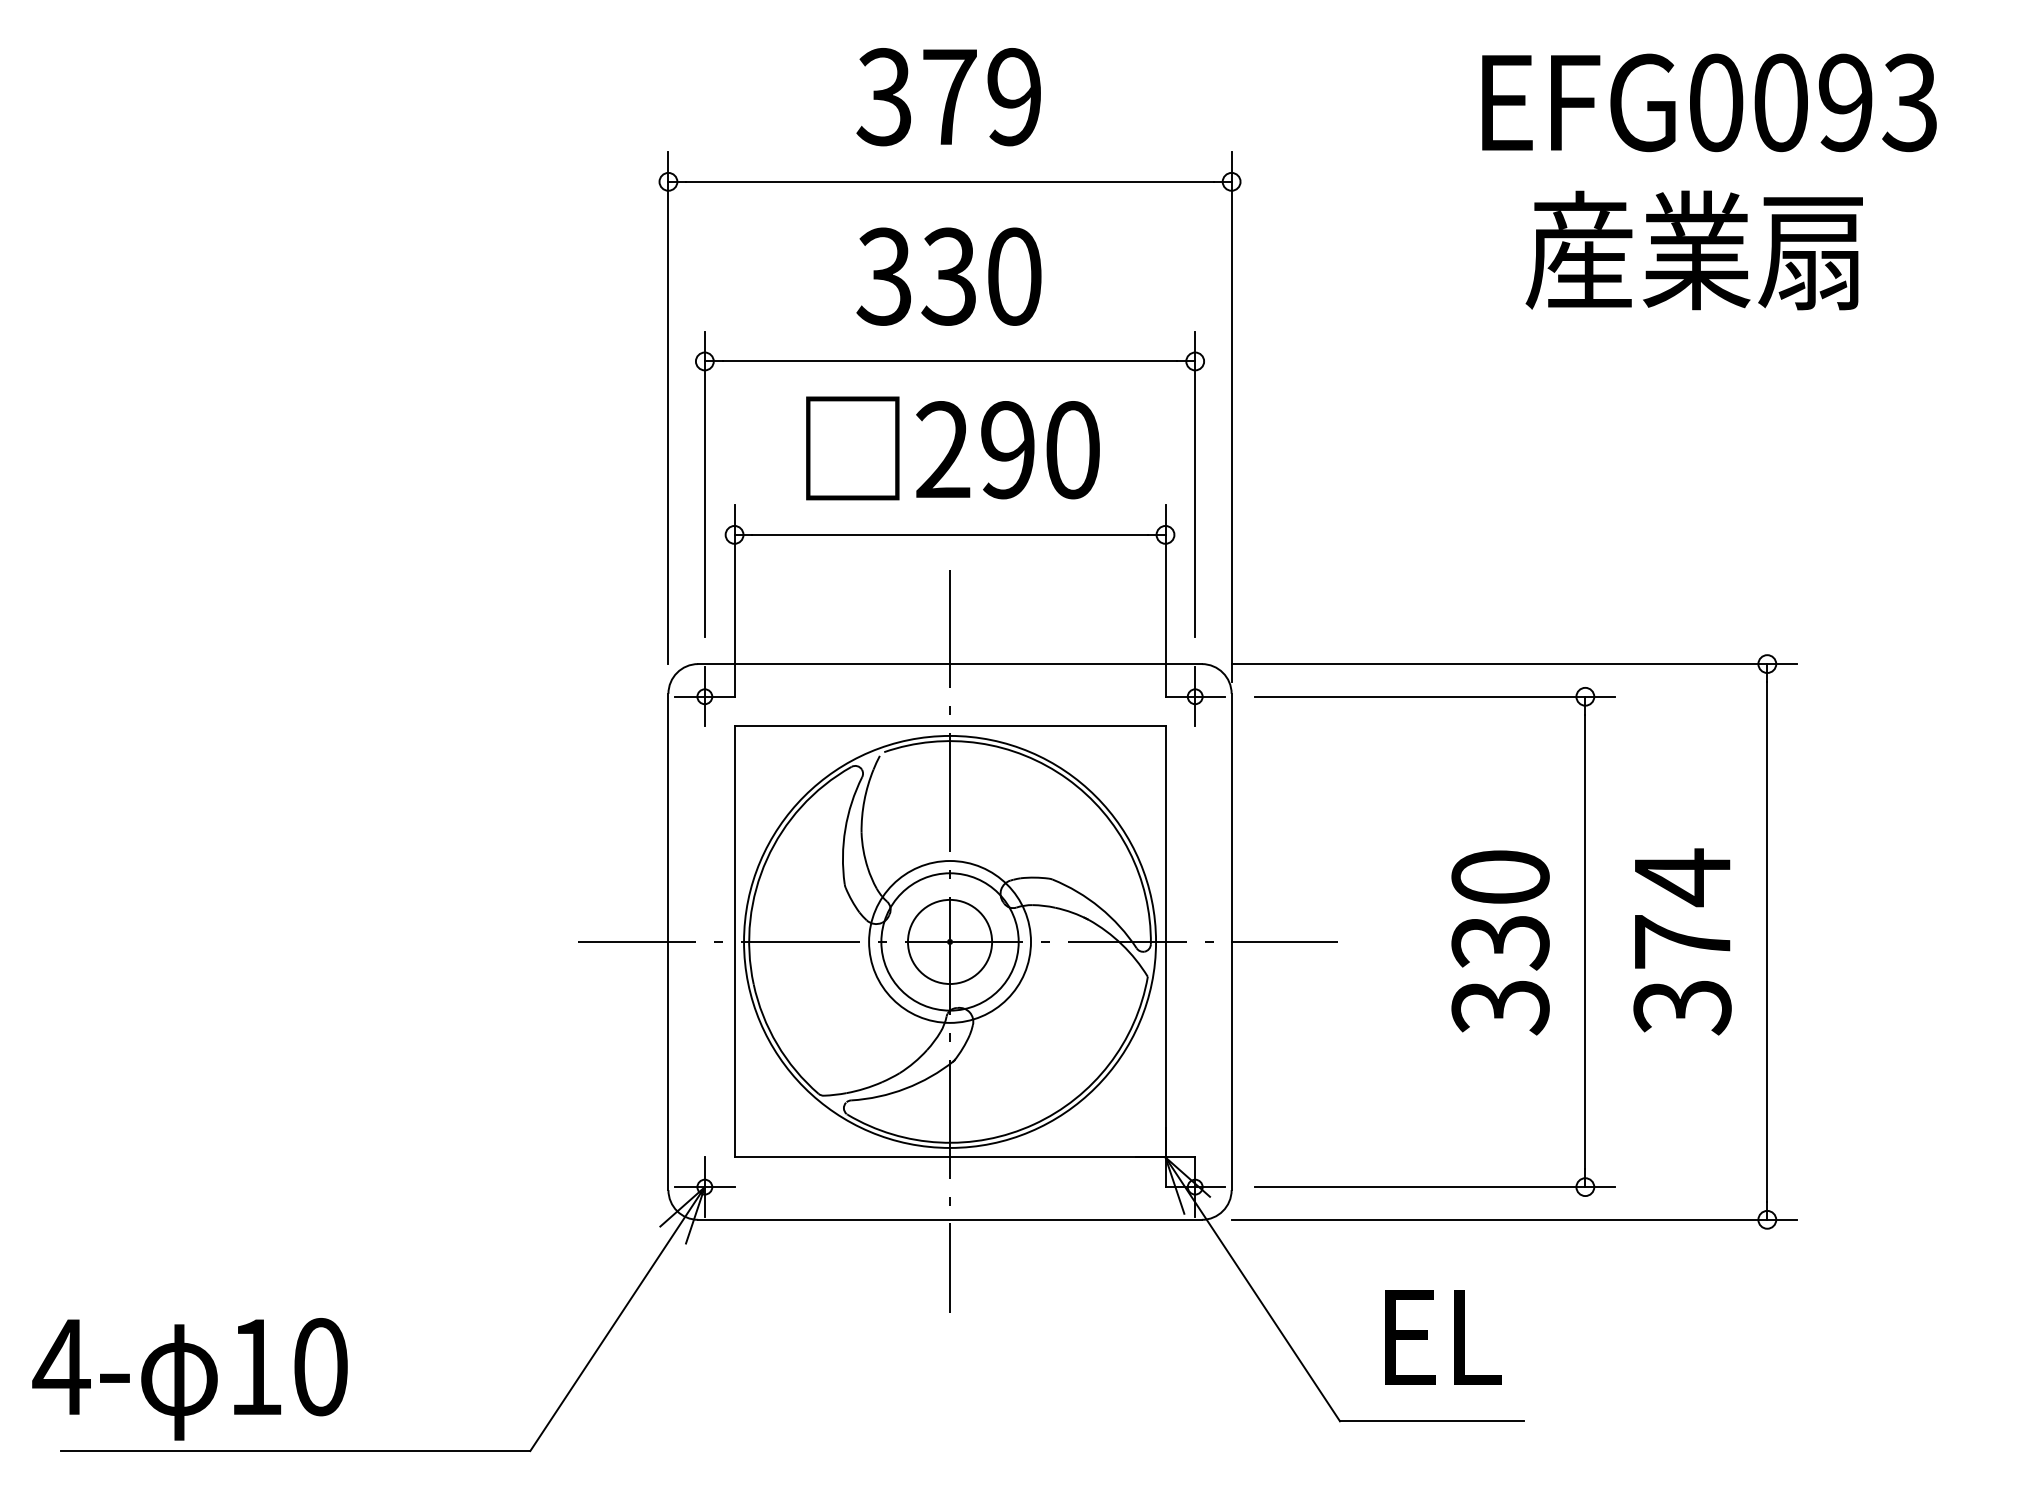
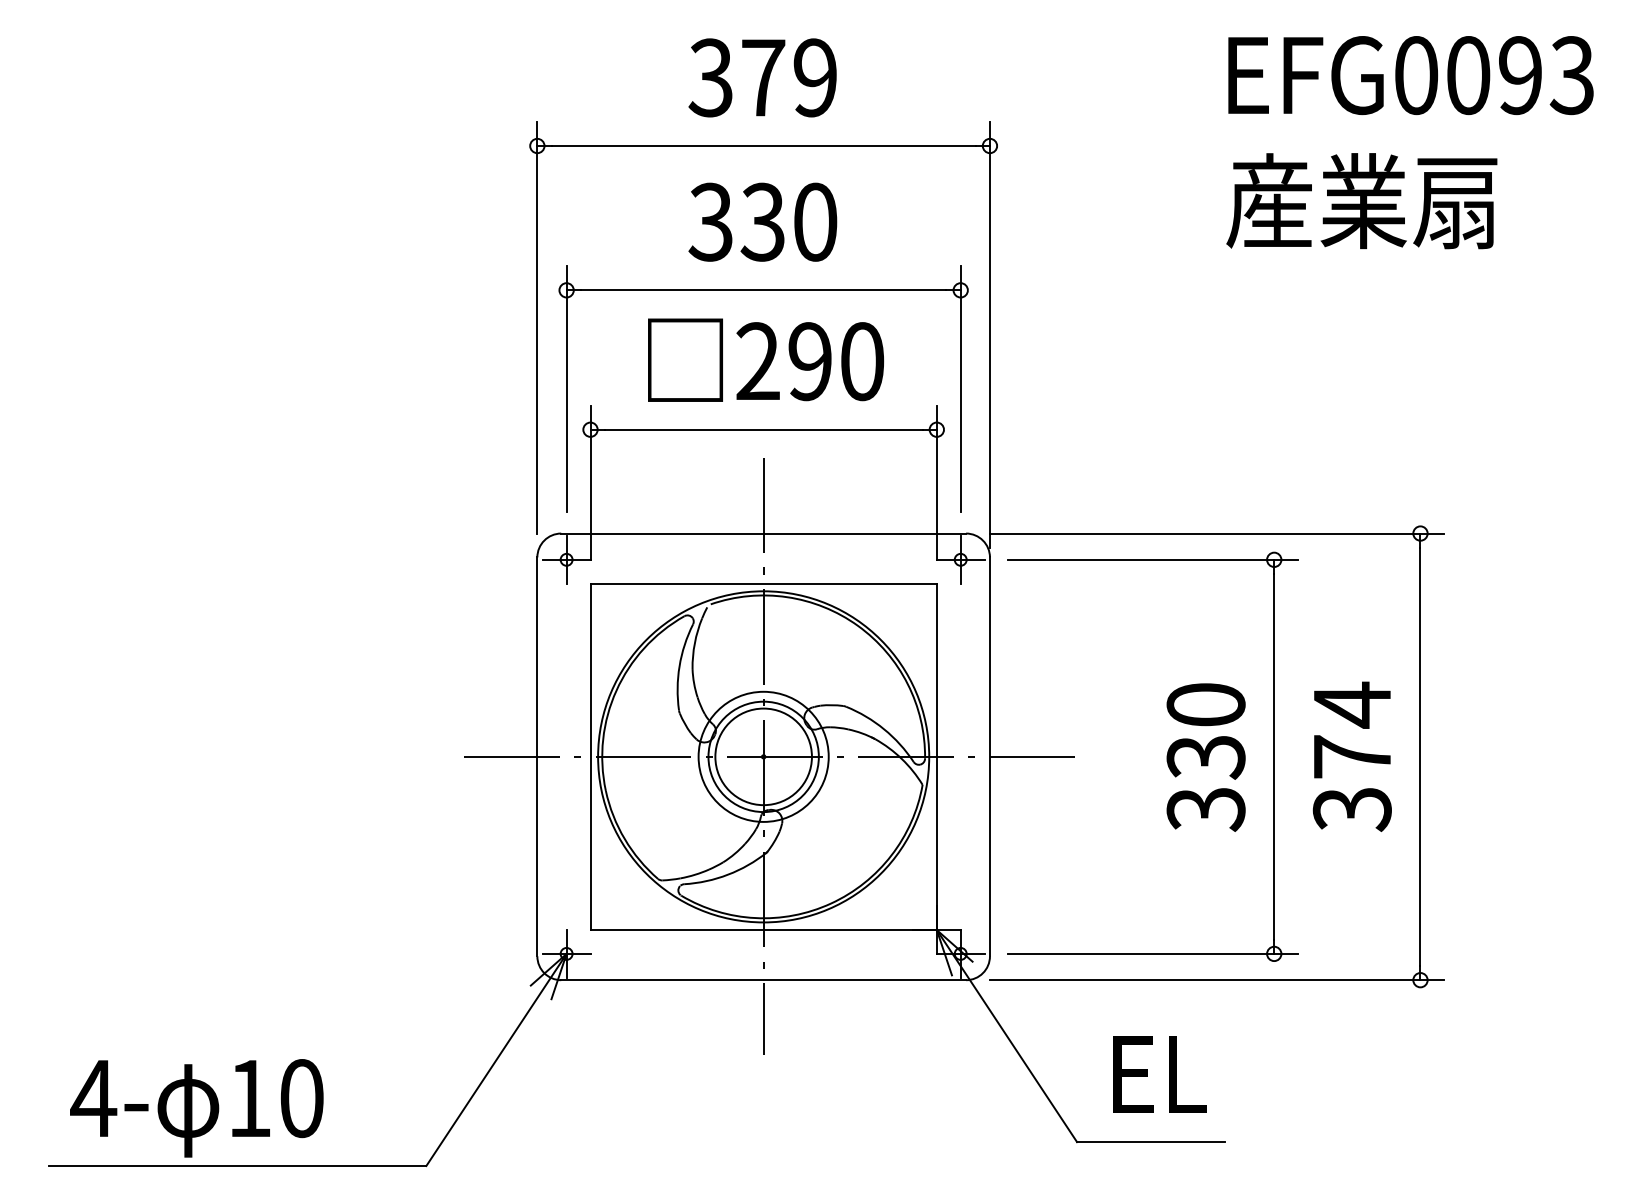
text: (1708, 102) -> (1410, 75), moved
circle: (949, 941) -> (763, 756), size x1.43
text: (189, 1379) -> (196, 1108), moved

